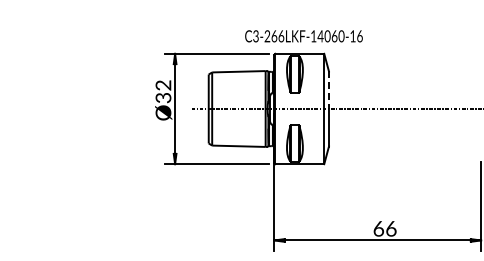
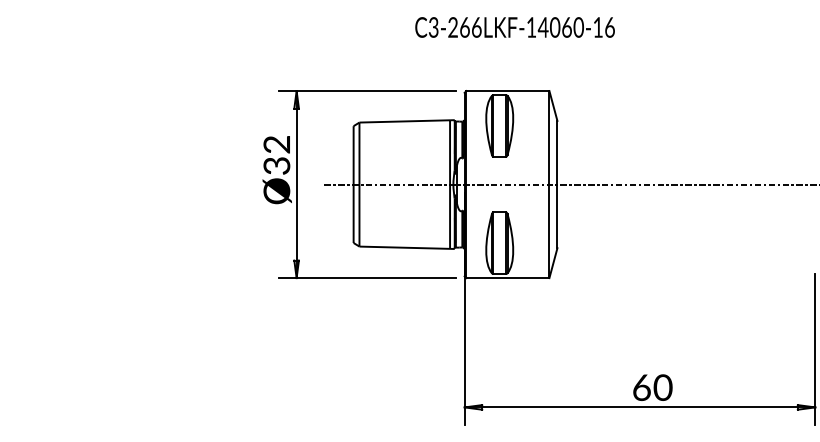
text: (303, 36) -> (514, 27), moved
line: (328, 90) -> (556, 153), dashed -> solid
text: (390, 228) -> (661, 387), 66 -> 60

